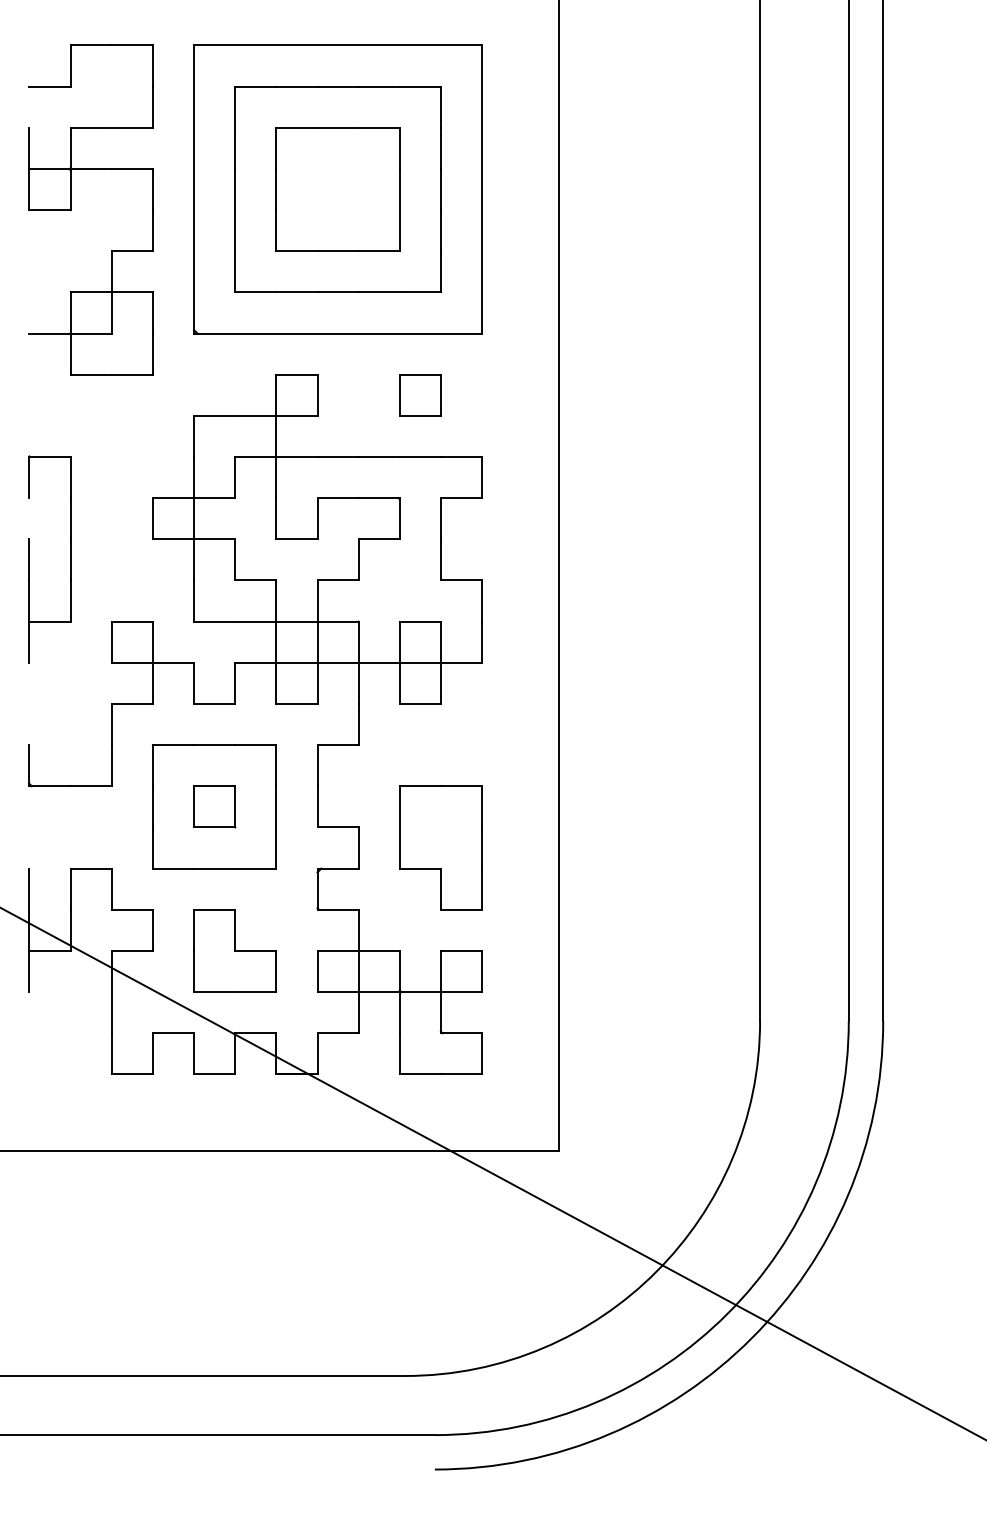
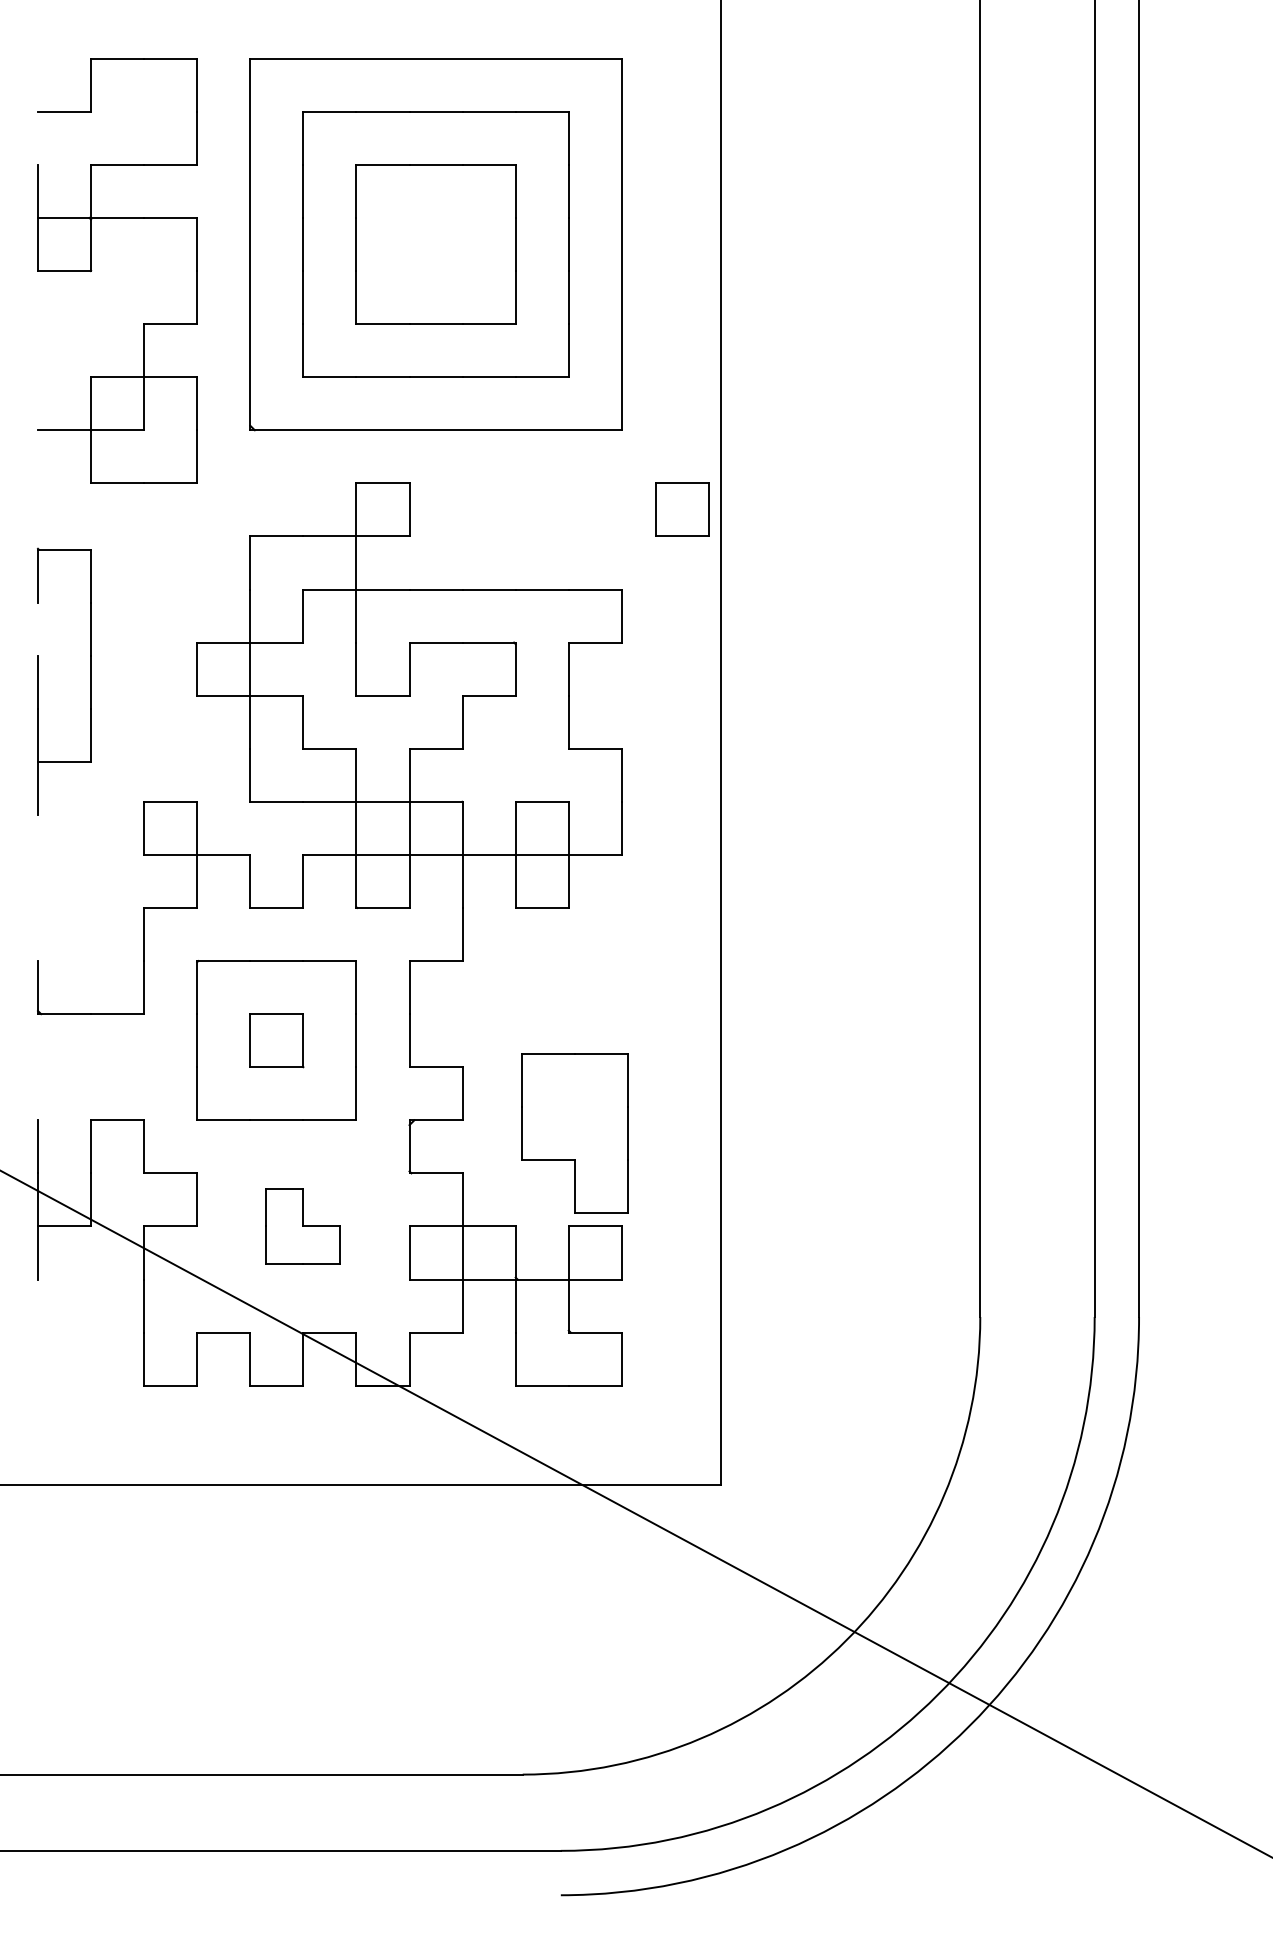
part: (420, 395) -> (682, 510), moved
part: (29, 559) -> (38, 681), moved
part: (440, 847) -> (574, 1133), moved
part: (234, 950) -> (302, 1225), size x0.7

